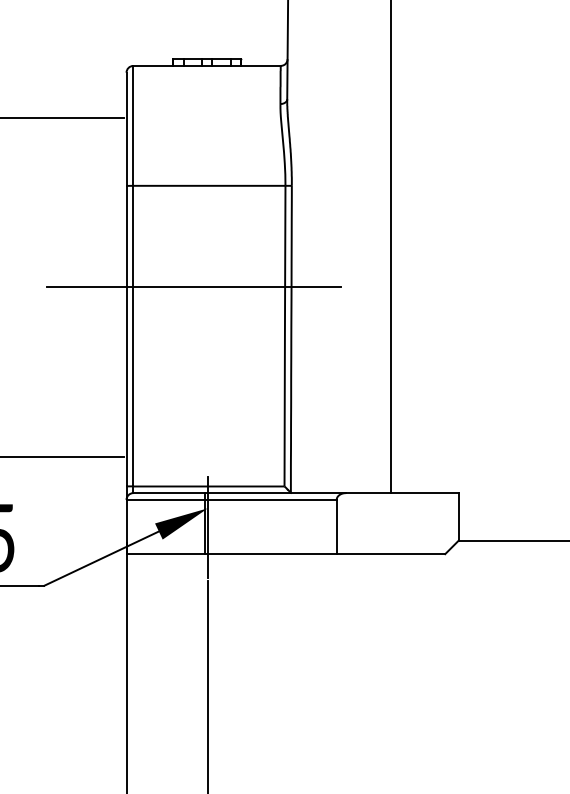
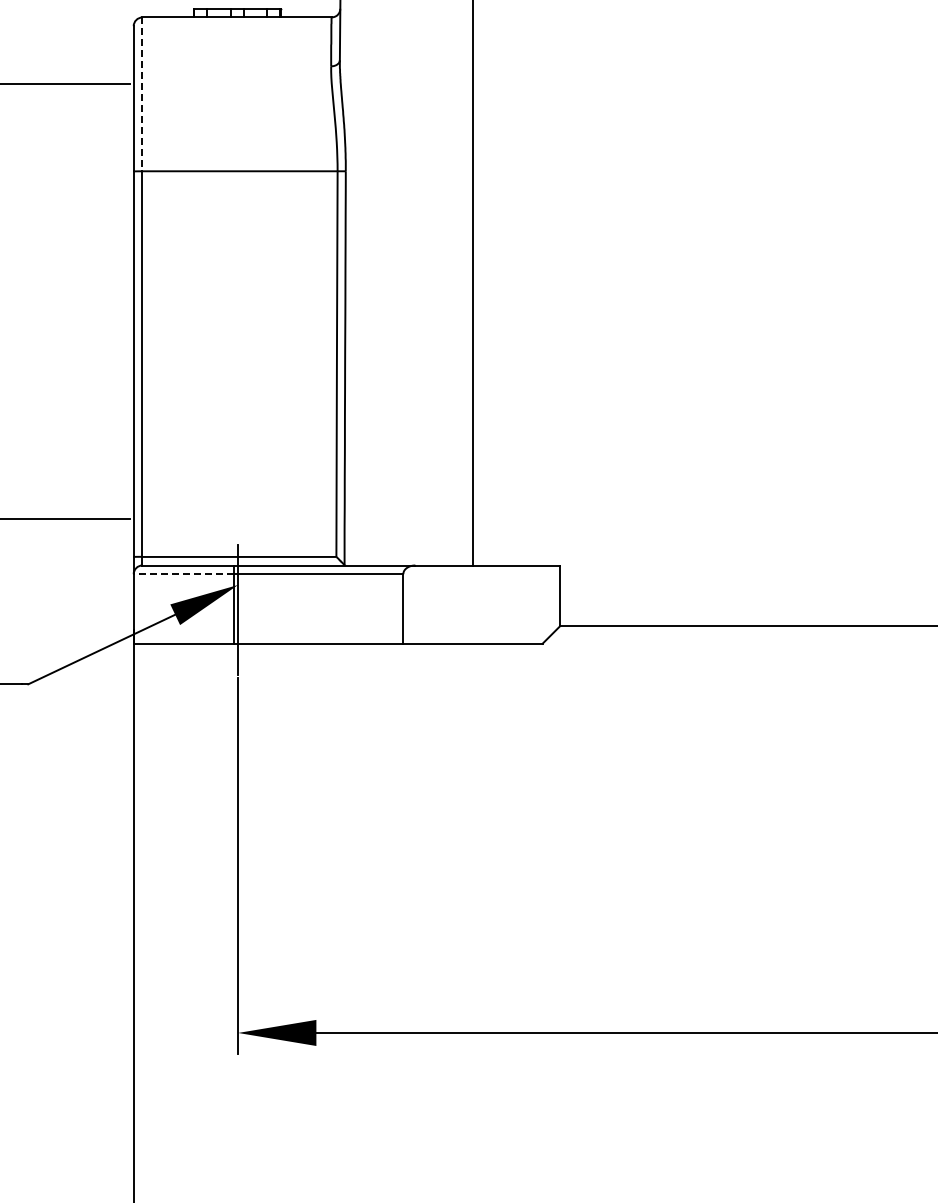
line: (133, 125) -> (142, 94), solid -> dashed
line: (194, 287) -> (220, 301), removed
line: (165, 500) -> (183, 574), solid -> dashed

